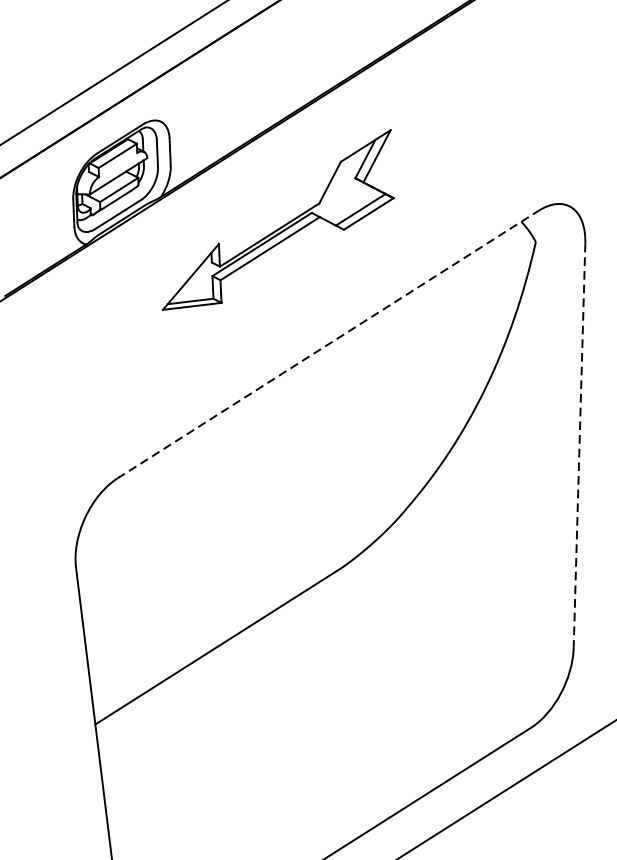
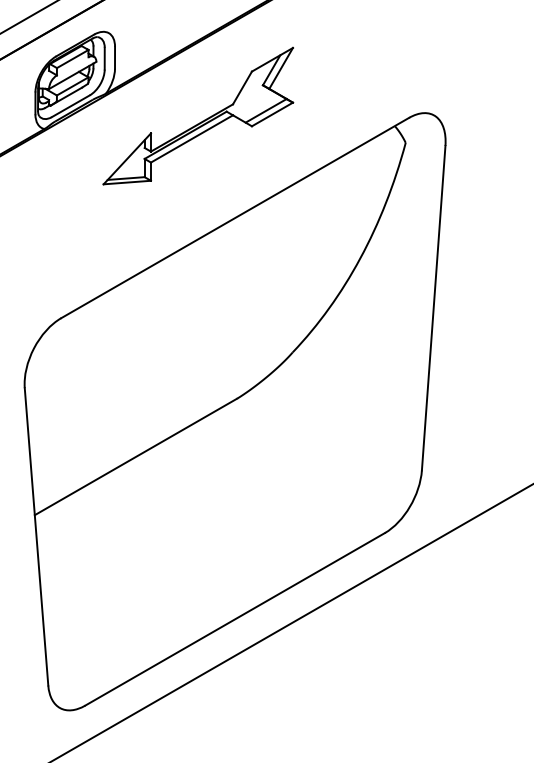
line: (328, 345) -> (235, 218), dashed -> solid
line: (579, 446) -> (433, 308), dashed -> solid

